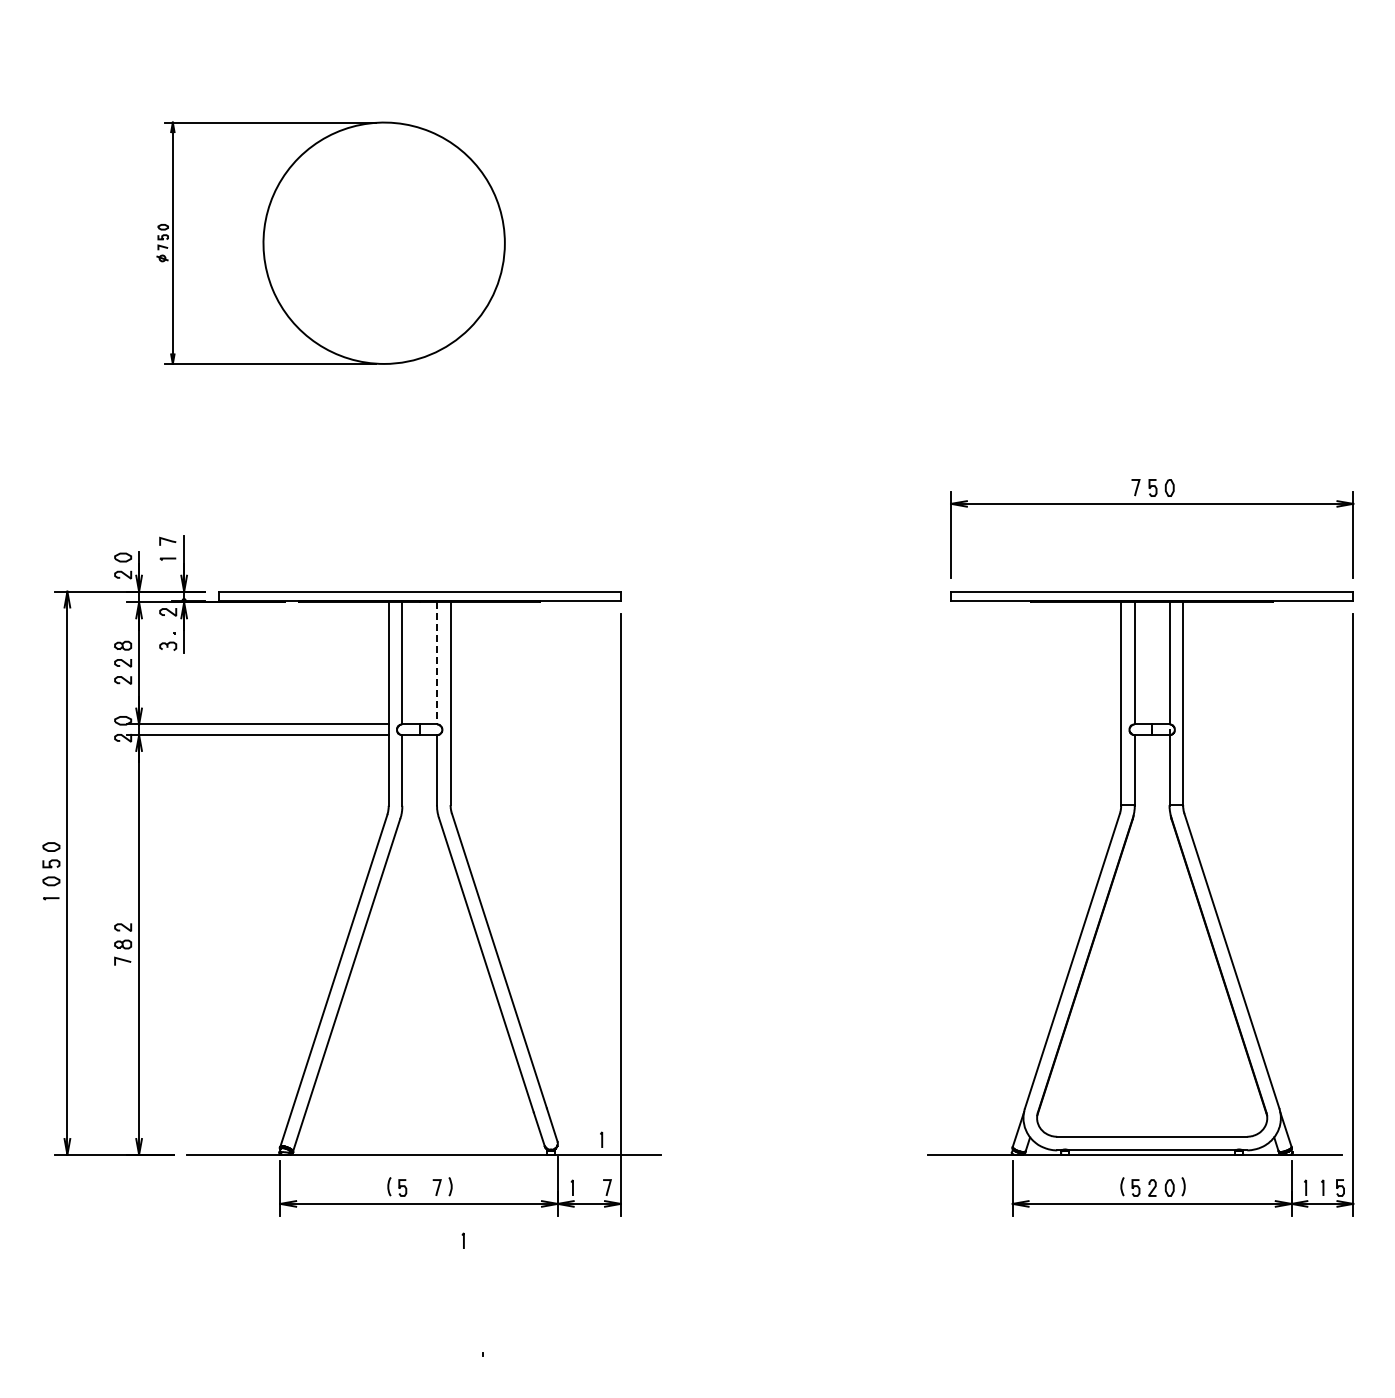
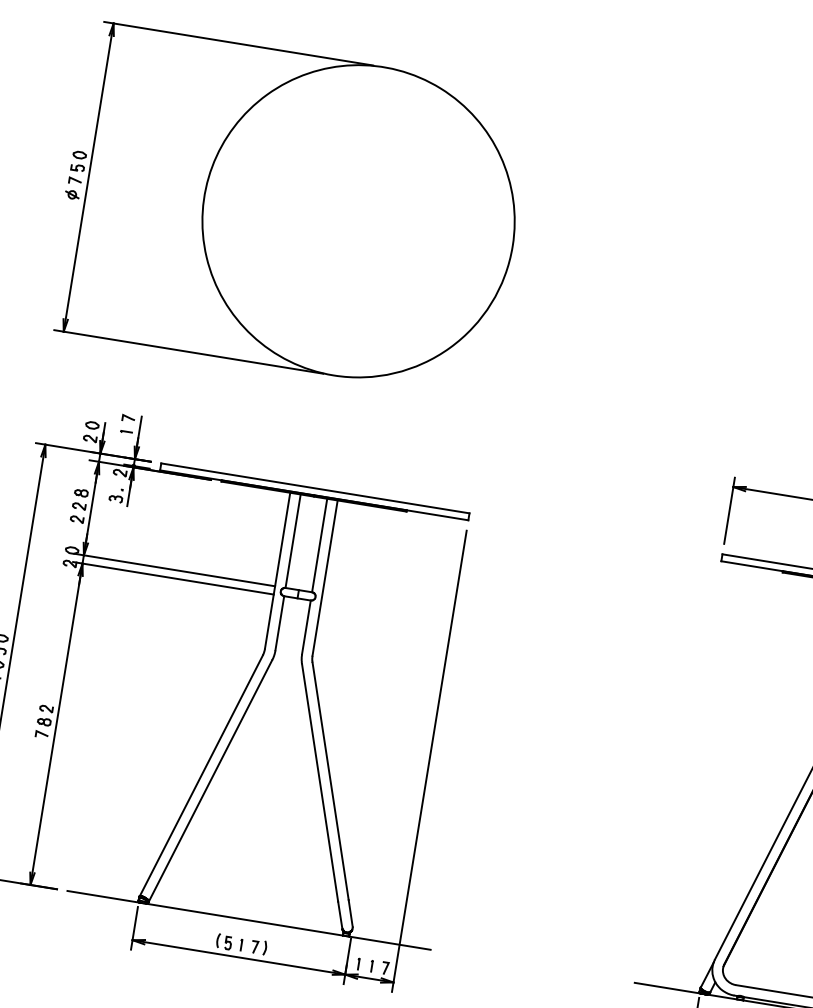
part: (330, 243) -> (290, 210), size x1.67
line: (436, 663) -> (319, 545), dashed -> solid
line: (601, 1139) -> (371, 965), moved
line: (463, 1240) -> (241, 944), moved

